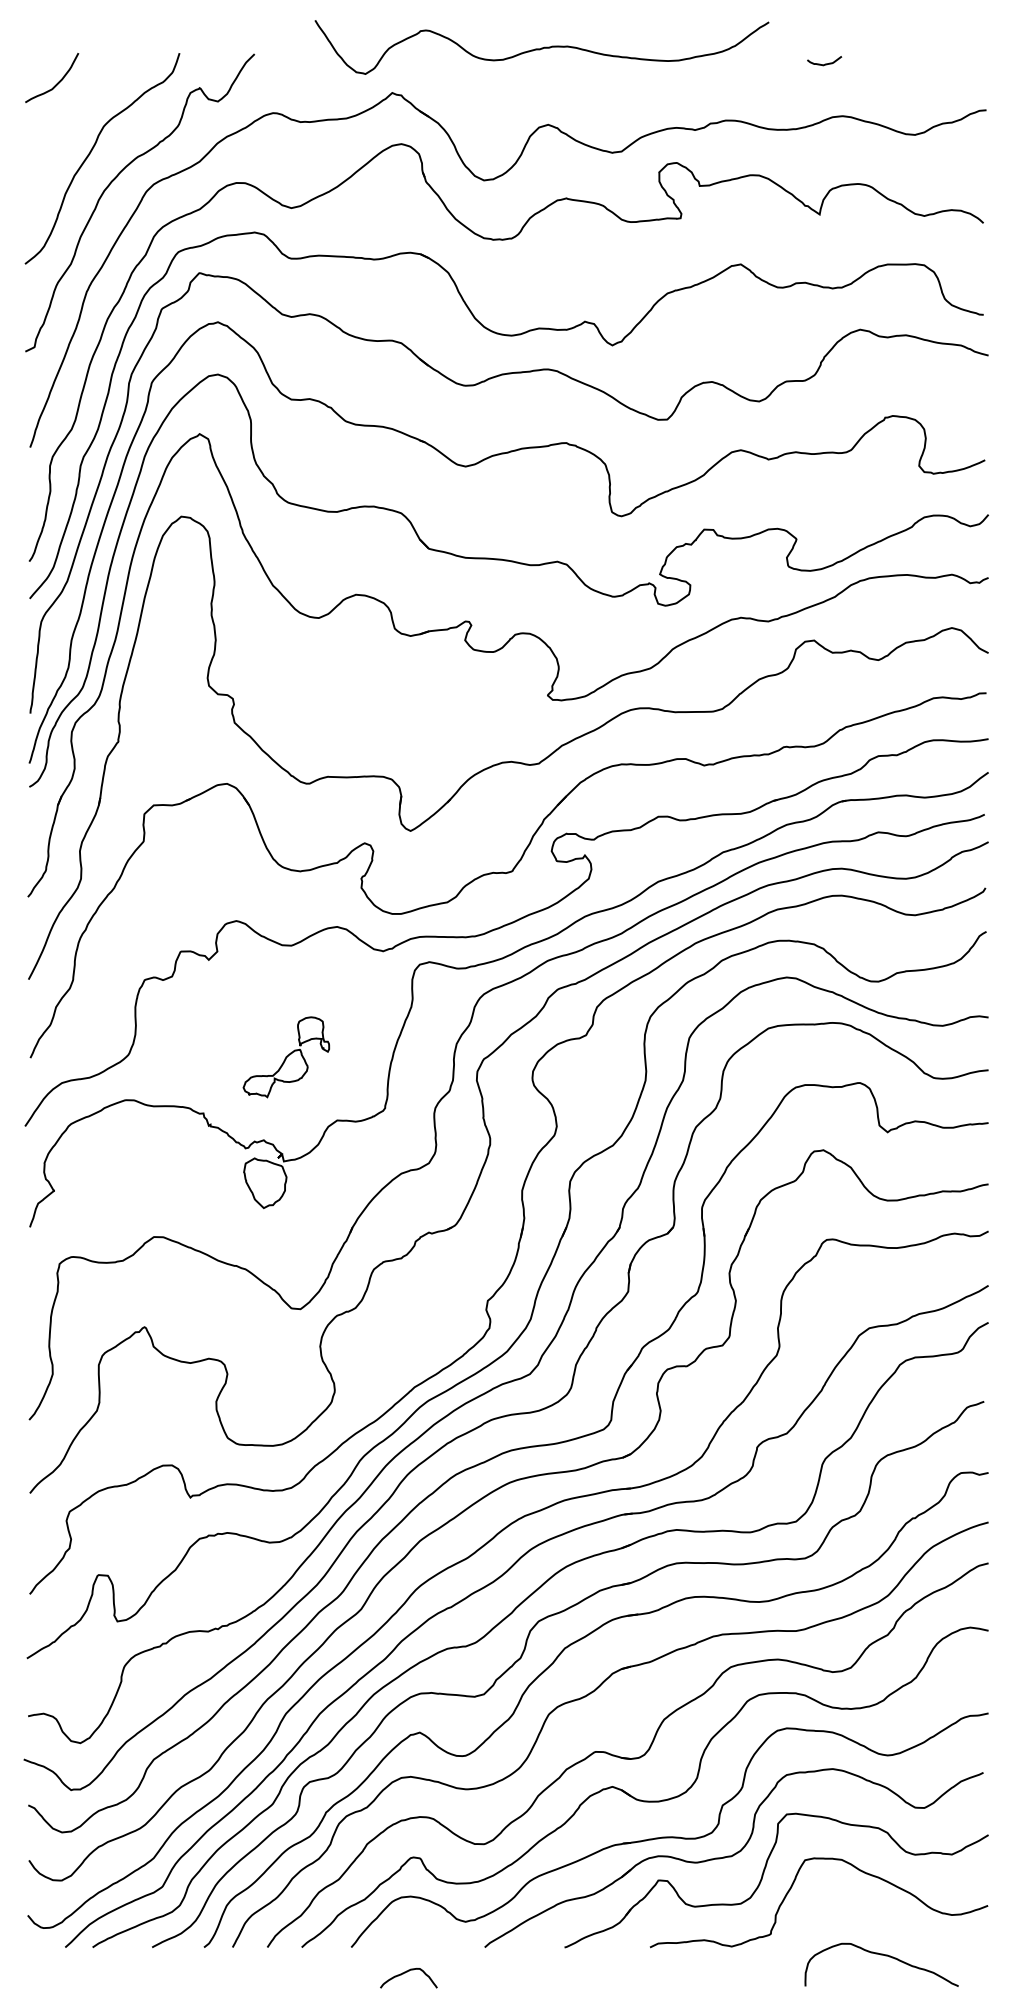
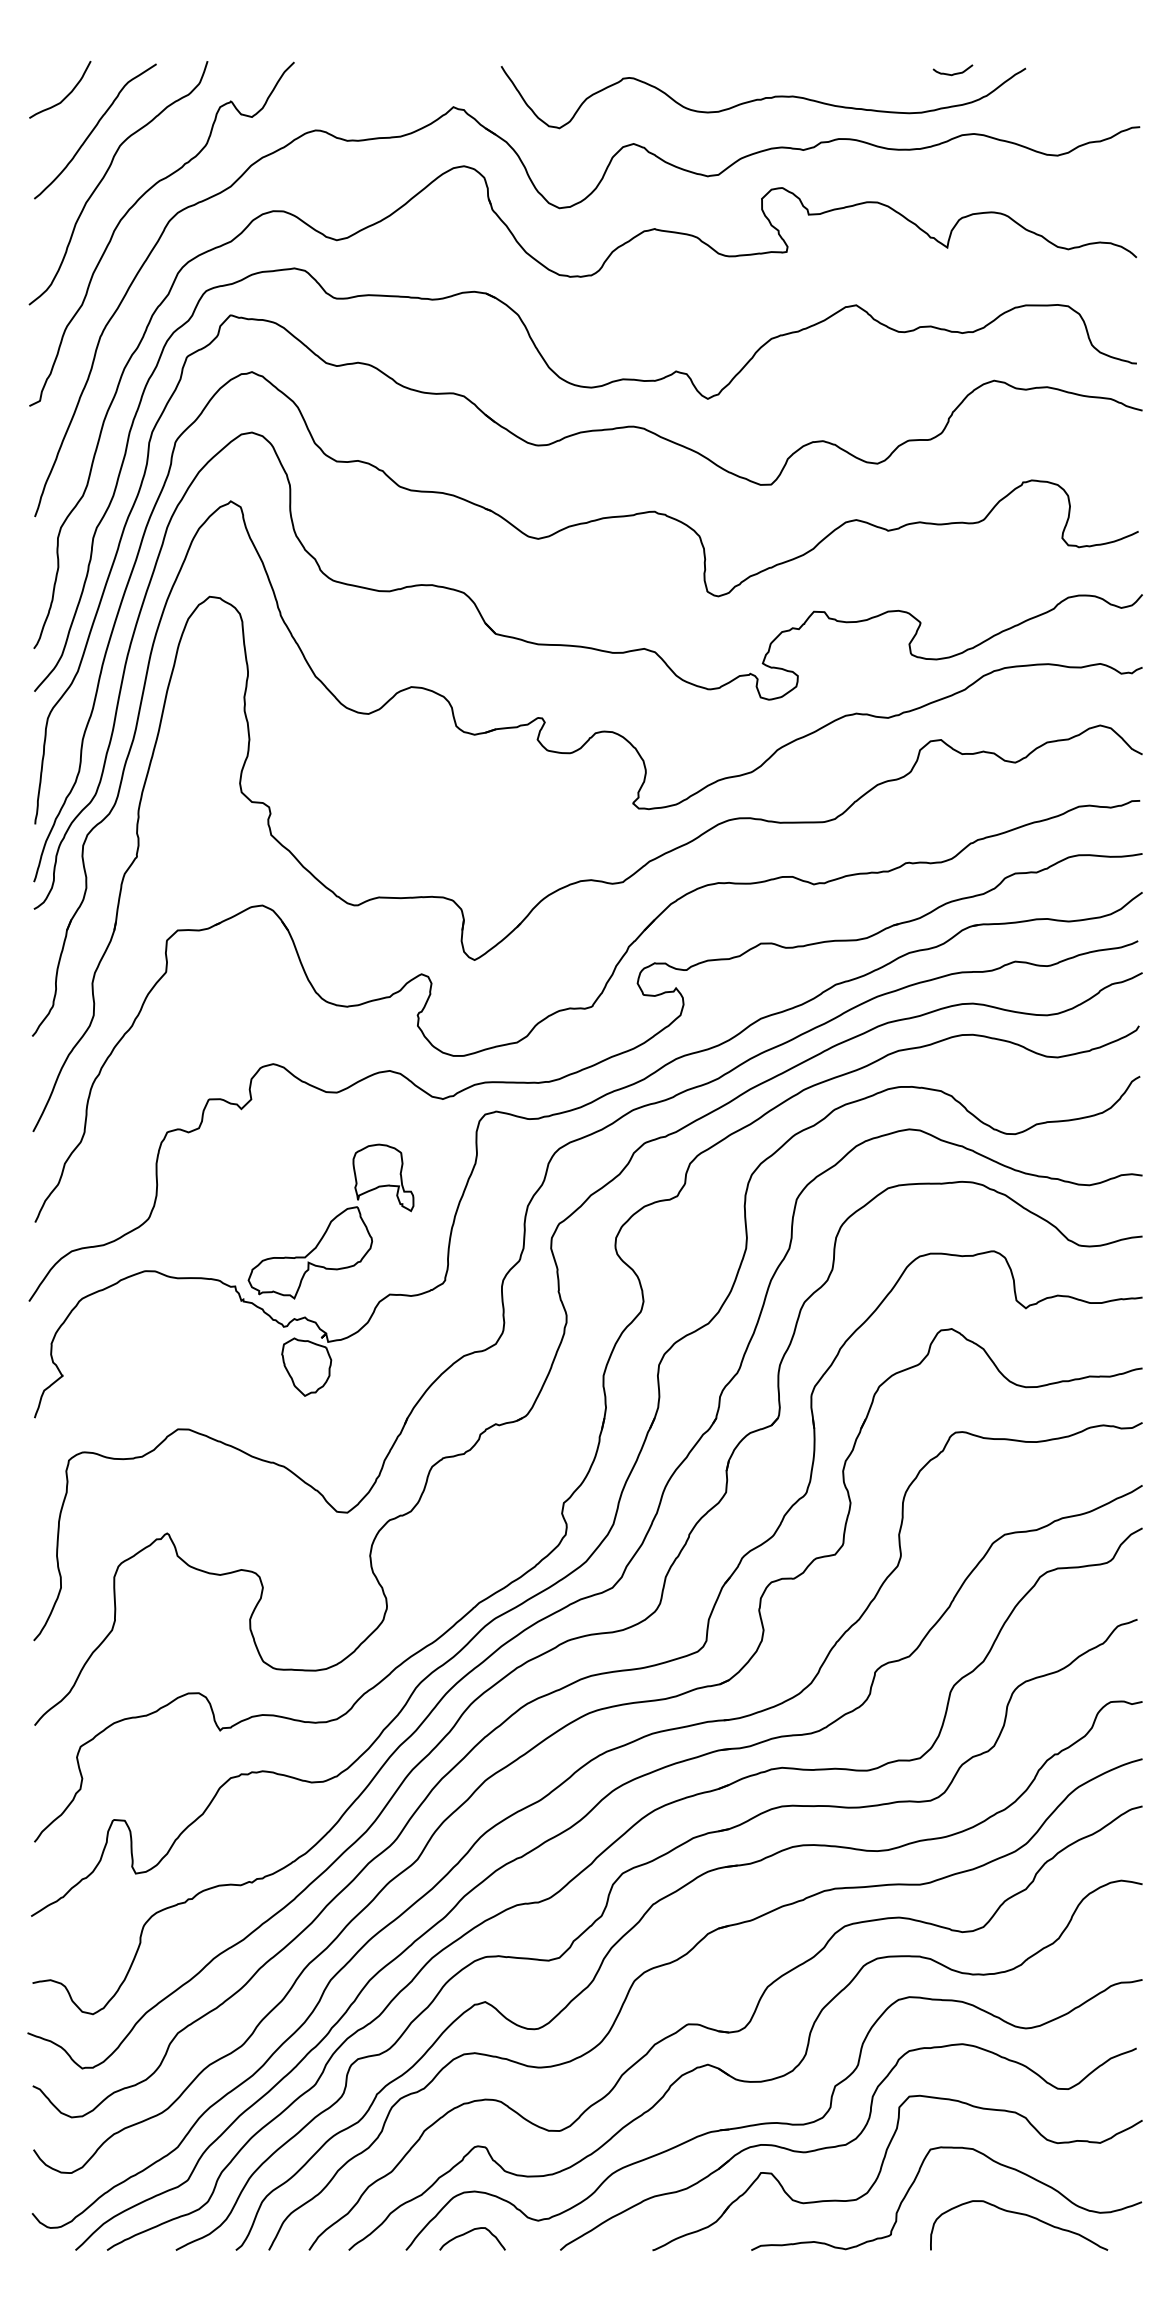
curve: (542, 47) -> (763, 97), moved
curve: (80, 114) -> (93, 131), added
part: (285, 1057) -> (330, 1221), size x1.67
curve: (885, 1956) -> (1023, 2215), moved
curve: (407, 1972) -> (470, 2232), moved

